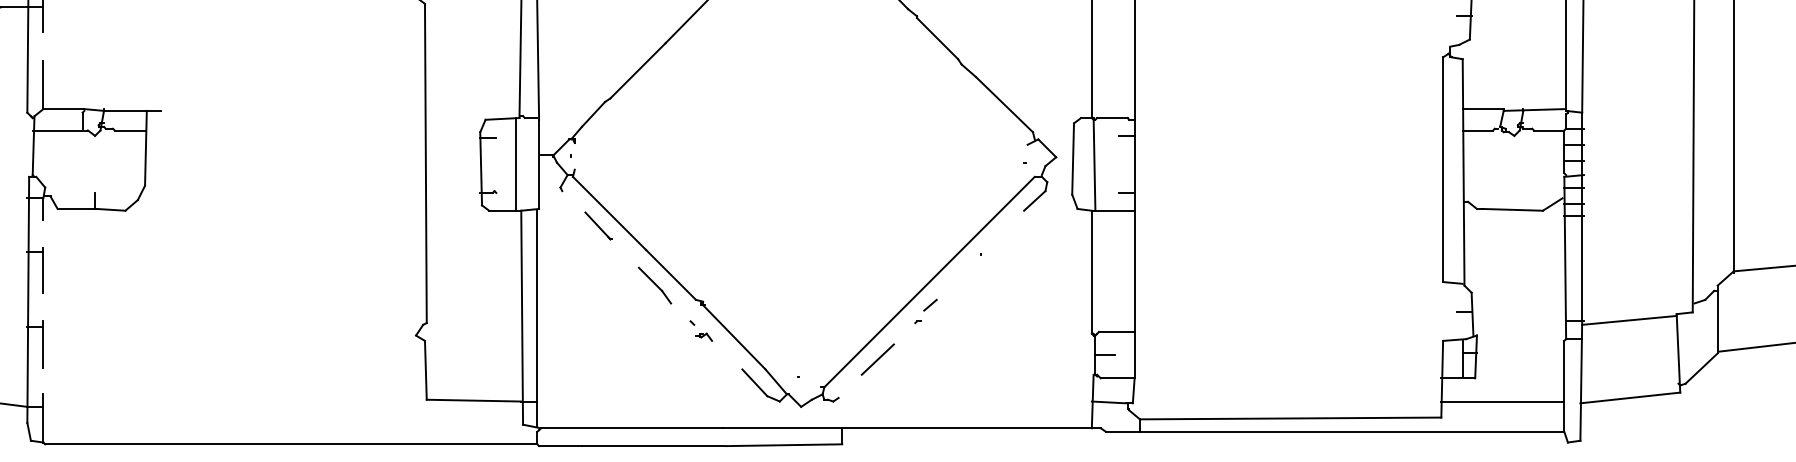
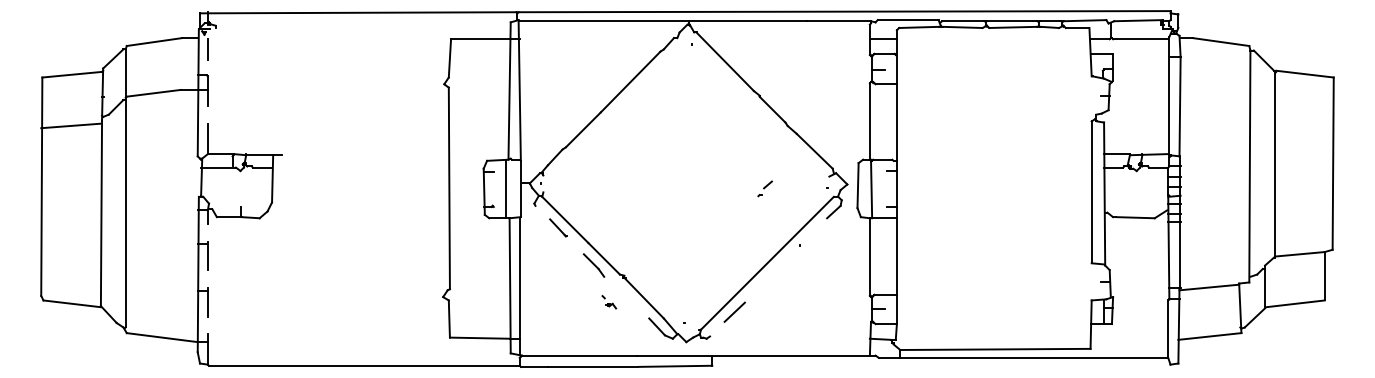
part: (924, 310) -> (764, 188), moved
part: (701, 331) -> (609, 302), moved
line: (1502, 401) -> (1129, 338), removed

